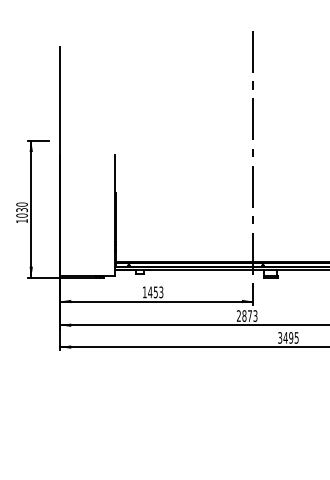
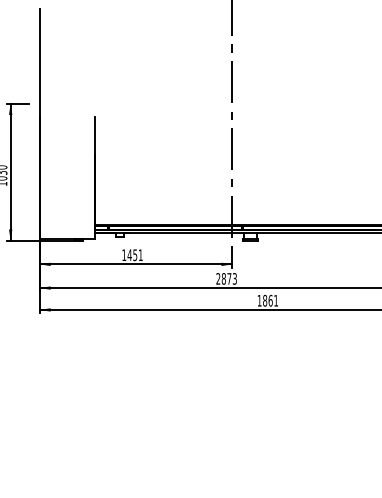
text: (161, 292) -> (140, 255), 1453 -> 1451
text: (288, 337) -> (267, 300), 3495 -> 1861

